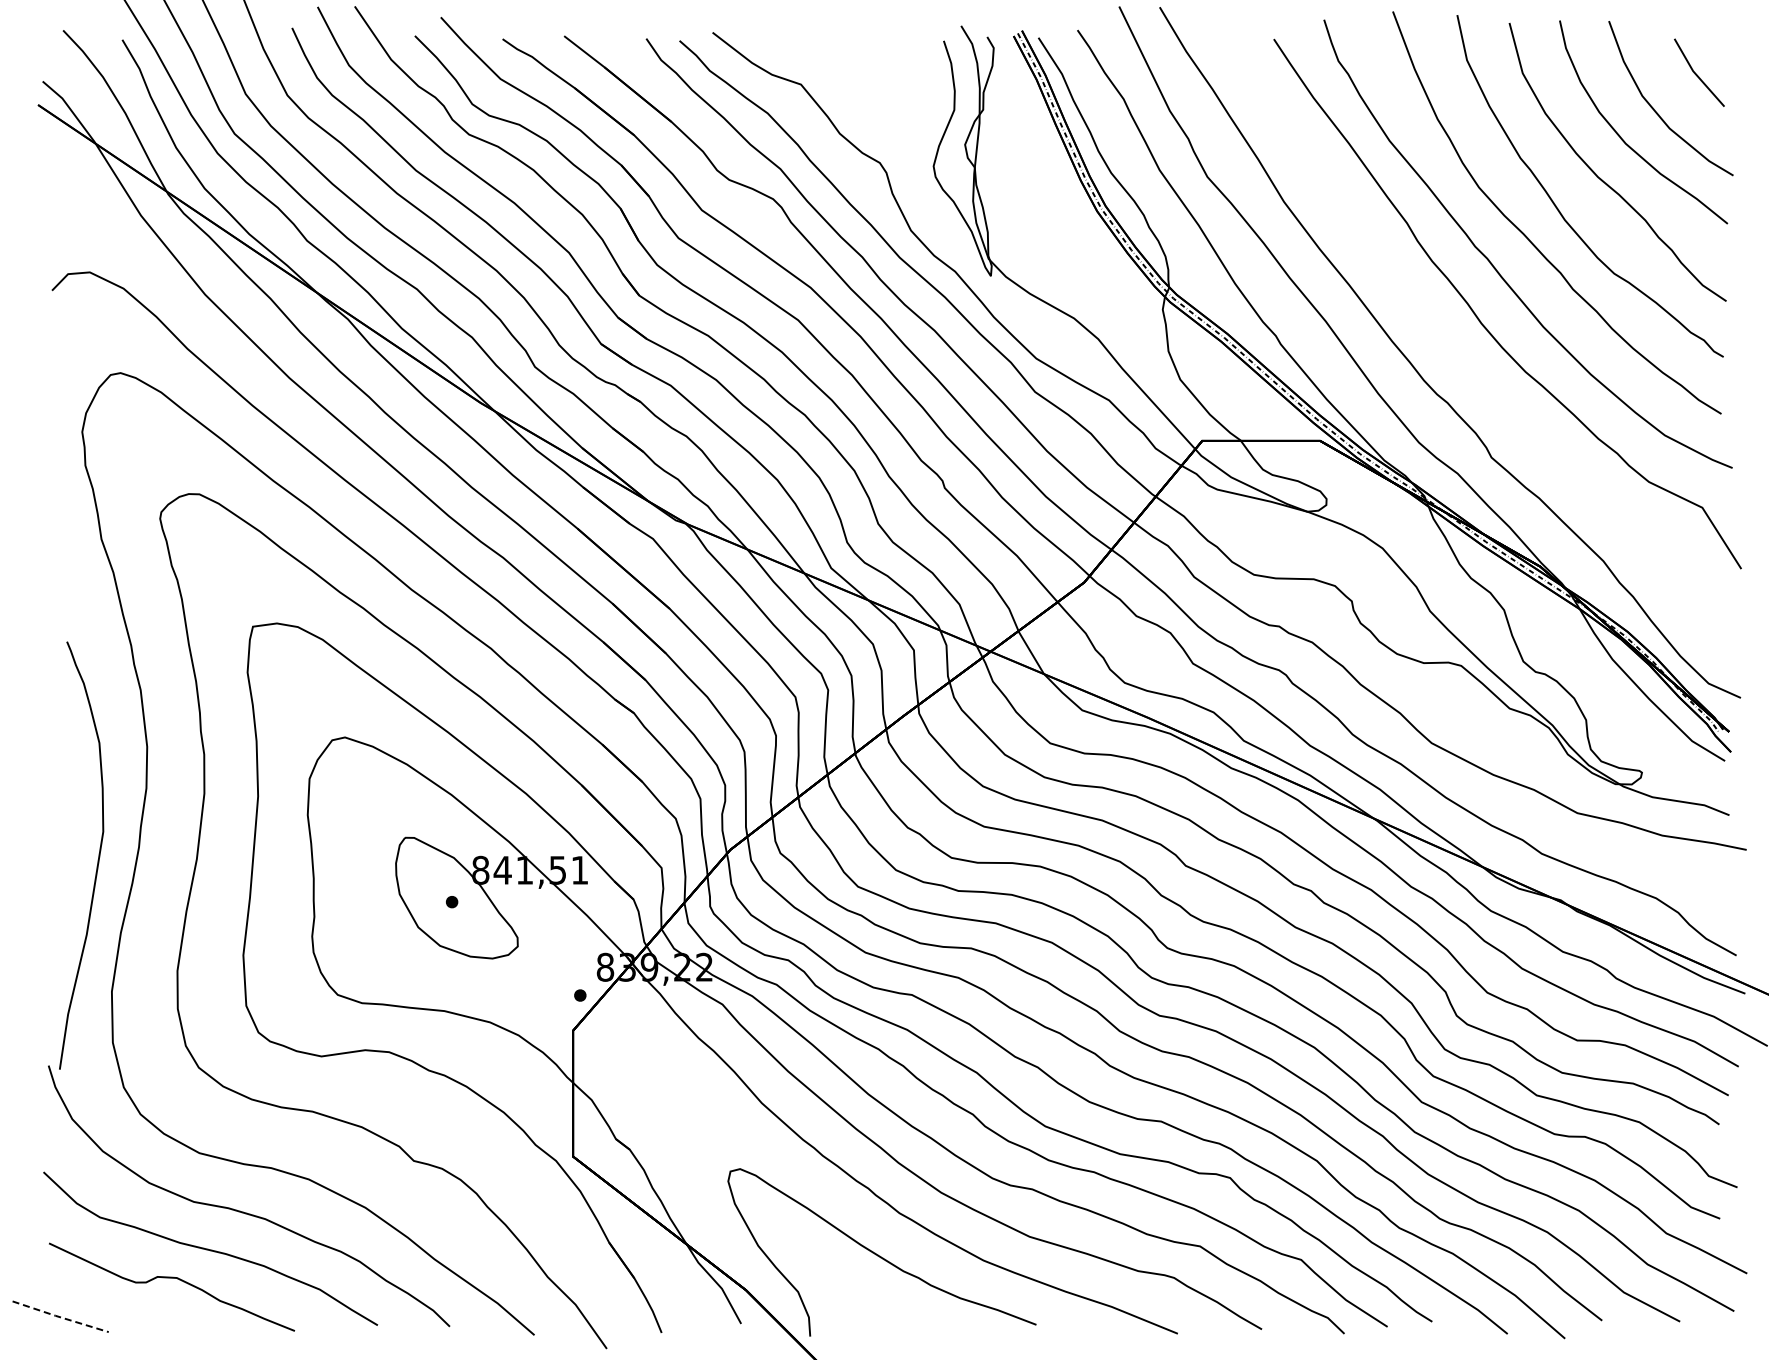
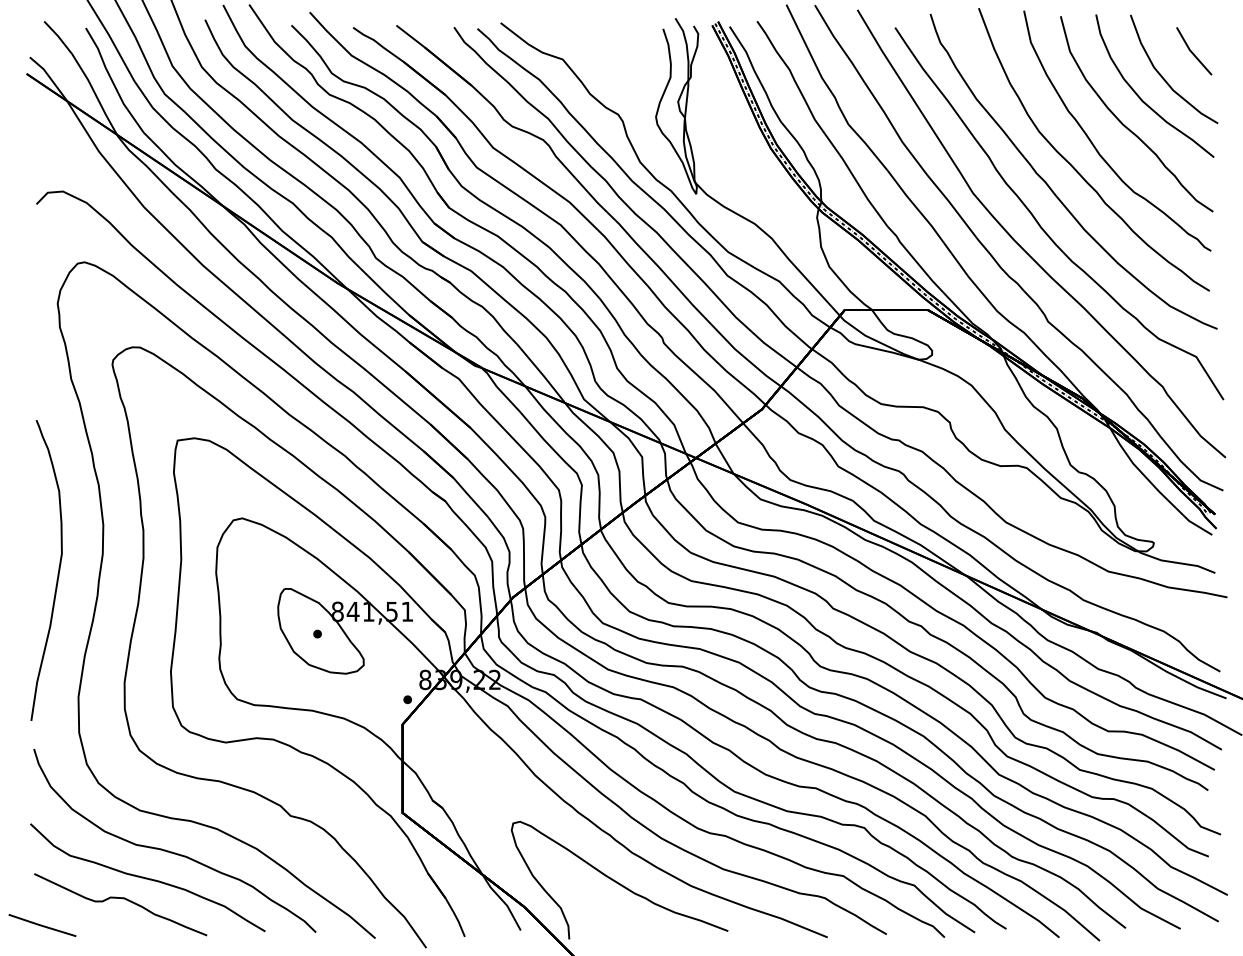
curve: (1458, 355) -> (1024, 249), added
curve: (97, 860) -> (57, 573), moved
line: (60, 1317) -> (42, 926), dashed -> solid

